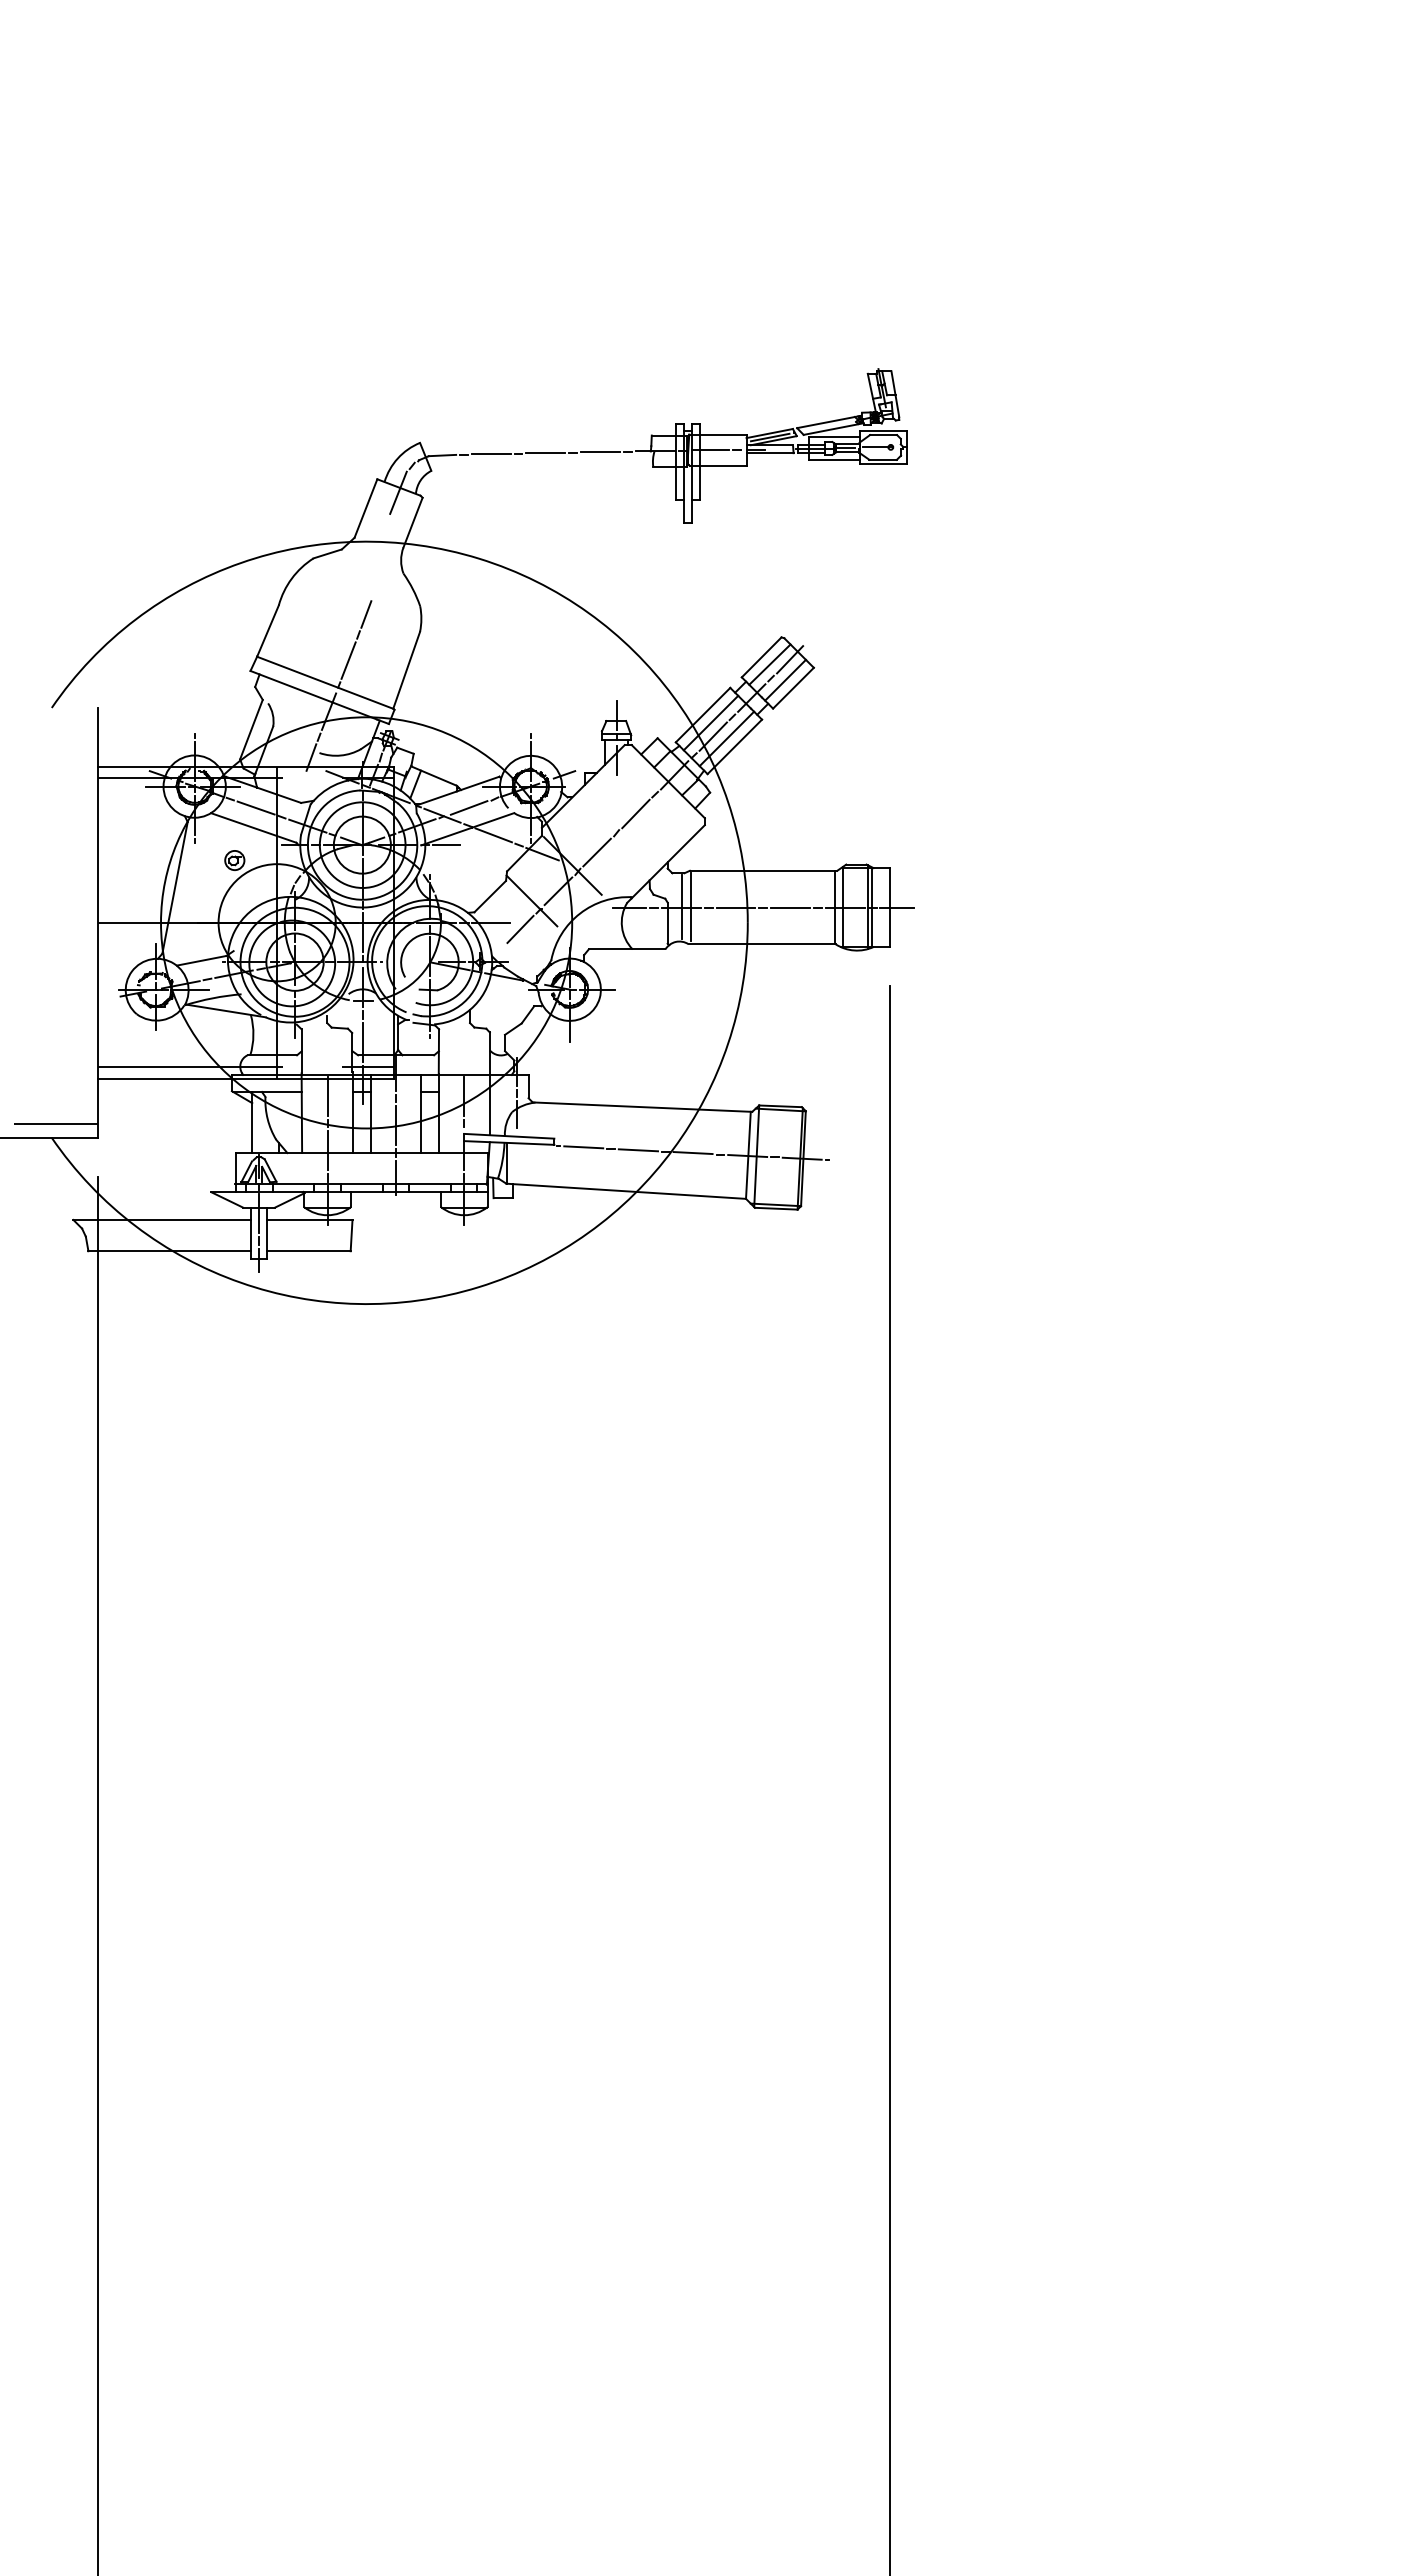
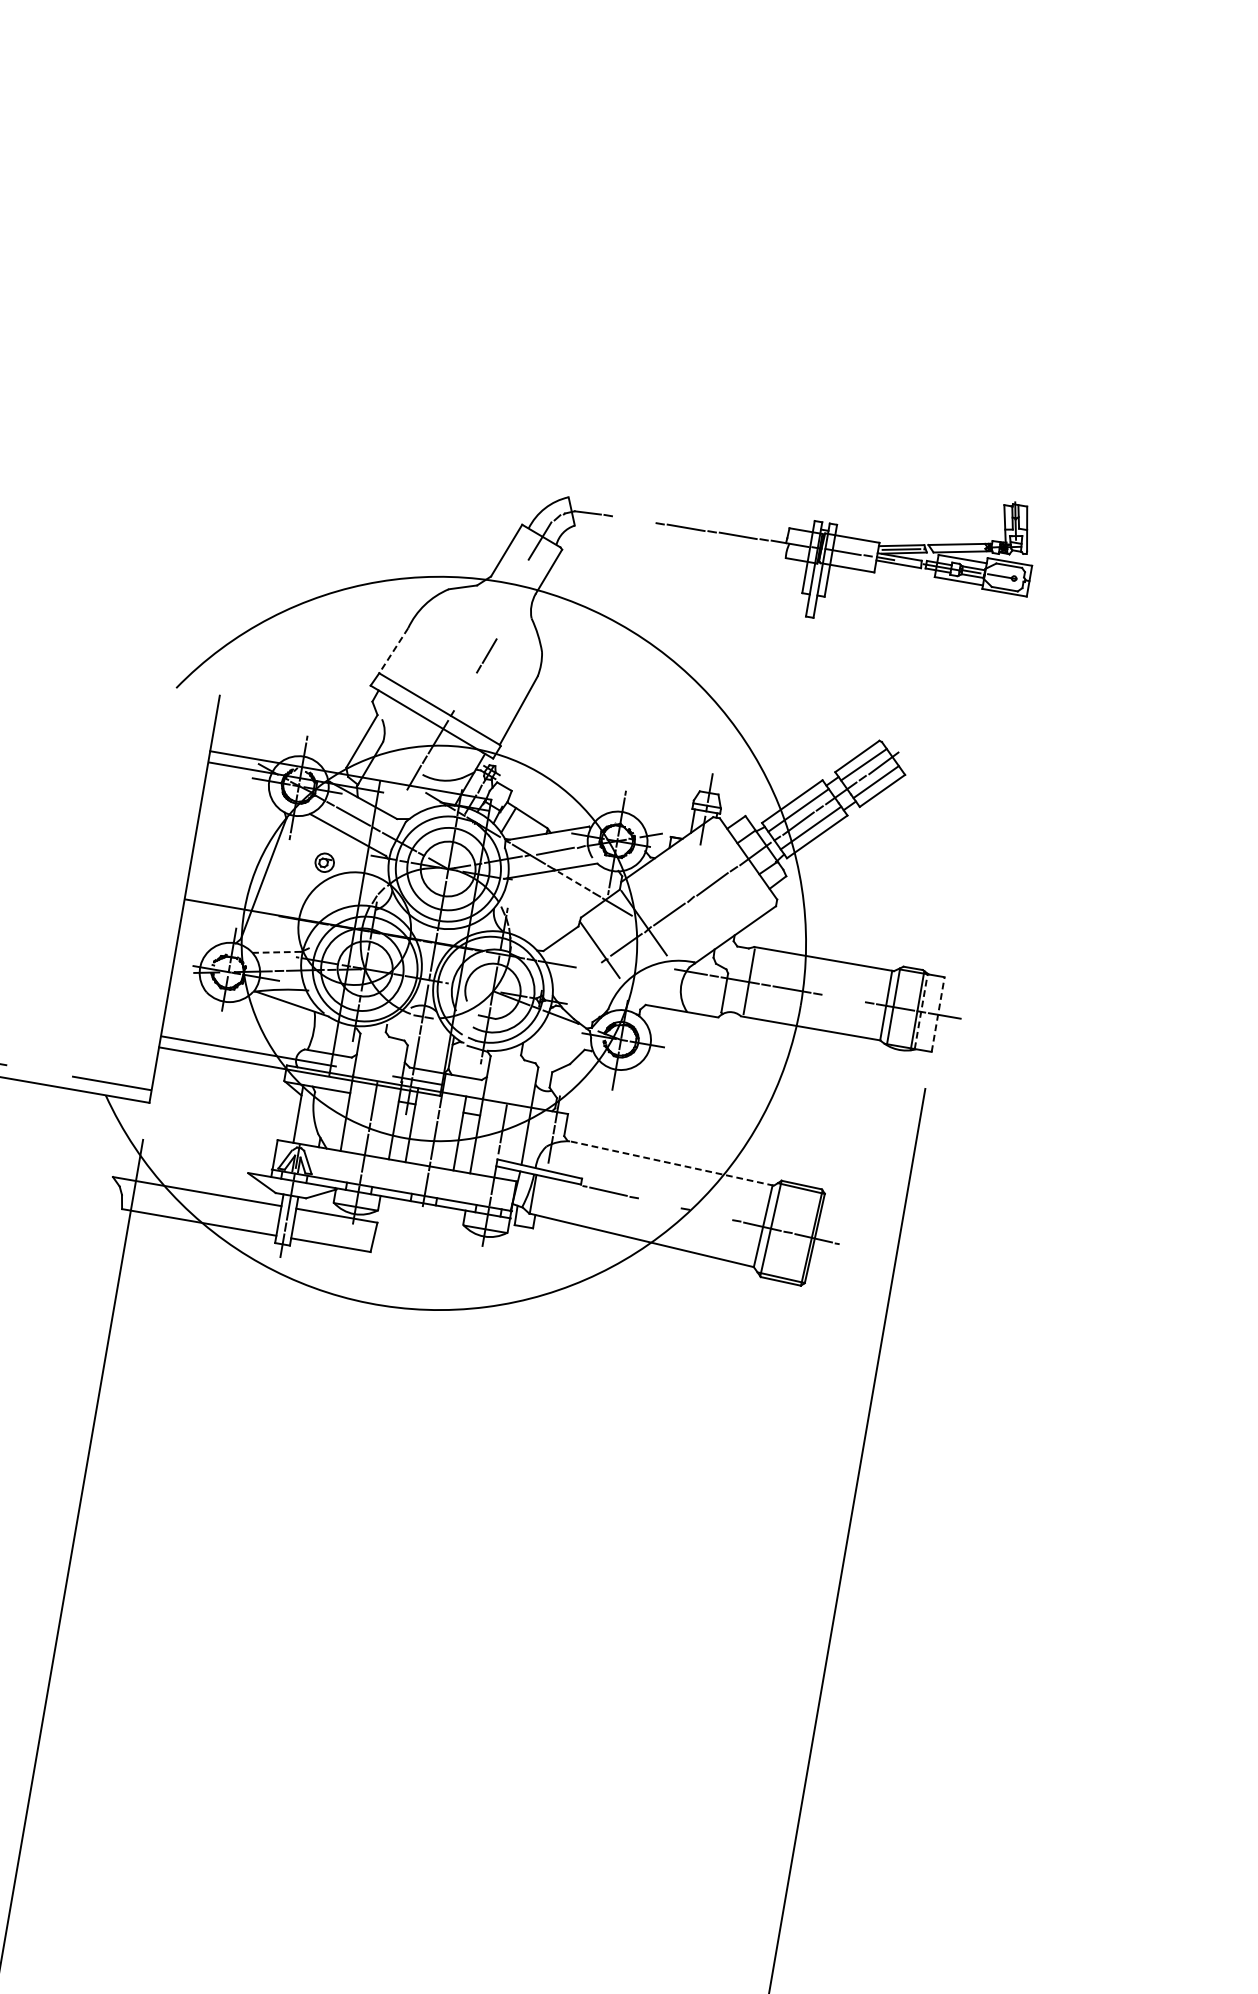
line: (490, 454) -> (633, 519), removed
line: (268, 630) -> (394, 650), solid -> dashed
line: (348, 660) -> (465, 691), removed
line: (493, 835) -> (574, 881), solid -> dashed
line: (446, 845) -> (527, 883), removed
line: (682, 906) -> (741, 979), removed
line: (790, 907) -> (843, 998), removed
line: (872, 907) -> (921, 1011), solid -> dashed
line: (890, 907) -> (938, 1014), solid -> dashed
line: (520, 928) -> (584, 973), removed
line: (201, 960) -> (276, 952), solid -> dashed
line: (642, 1107) -> (670, 1163), solid -> dashed
line: (638, 1150) -> (659, 1203), removed
line: (692, 1153) -> (710, 1215), removed

